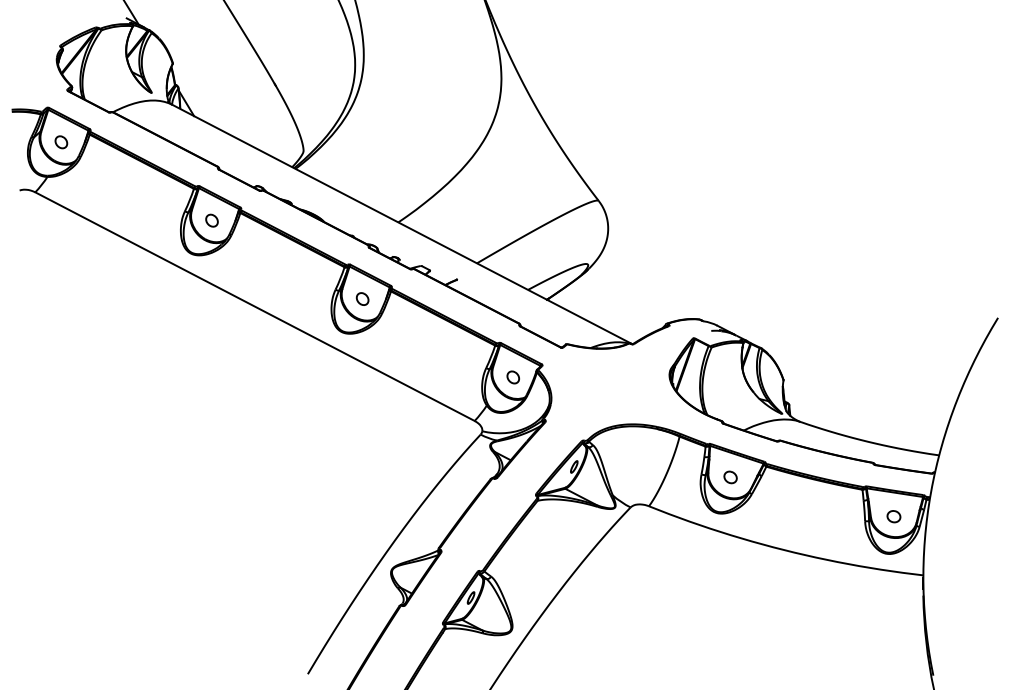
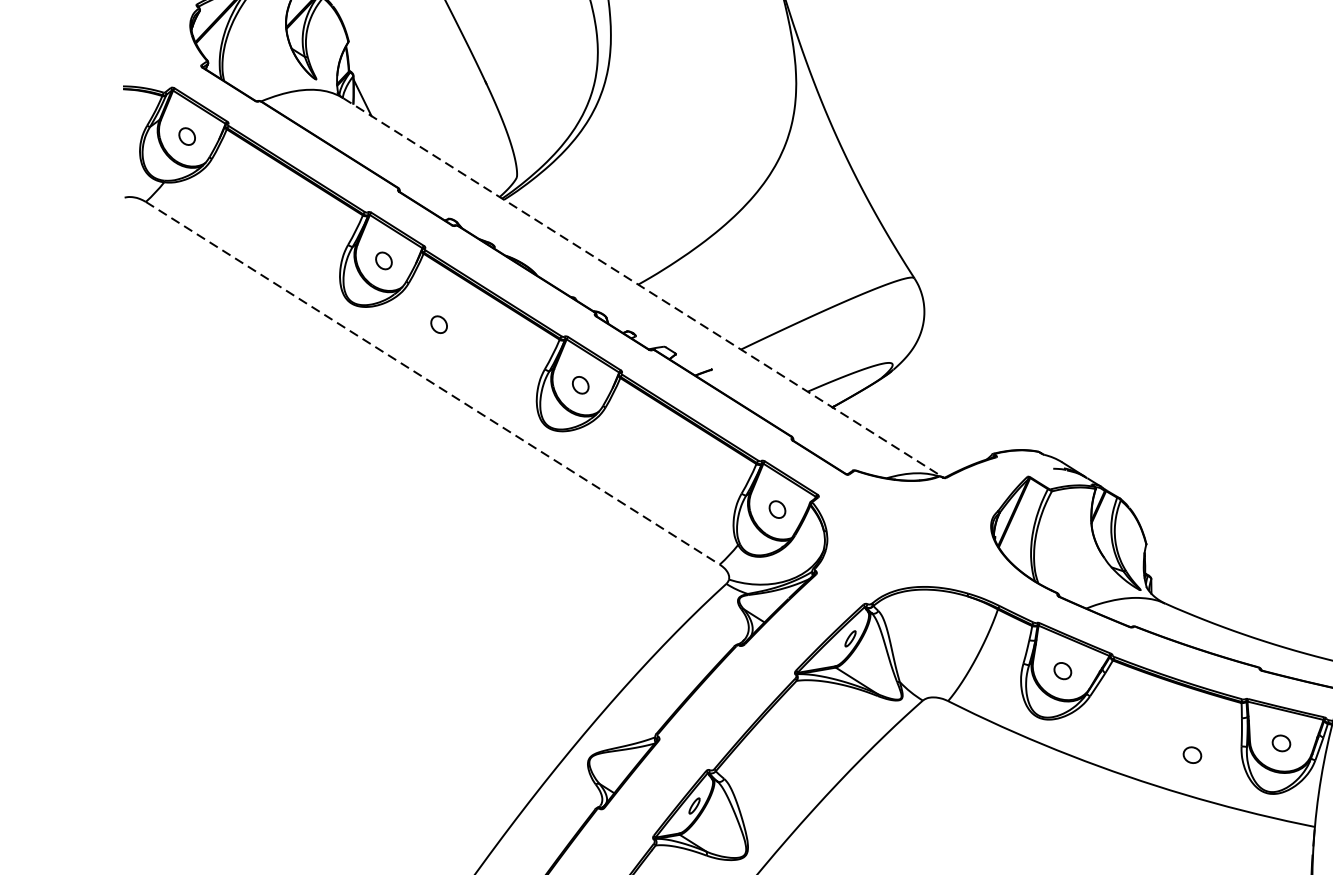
line: (402, 224) -> (643, 287), solid -> dashed
part: (255, 263) -> (438, 324), added
line: (255, 306) -> (433, 383), solid -> dashed
part: (829, 530) -> (1191, 754), added

